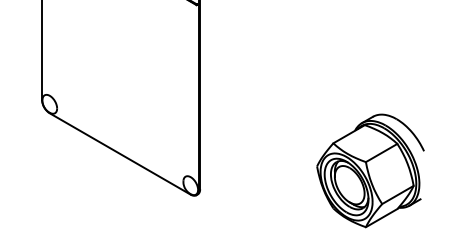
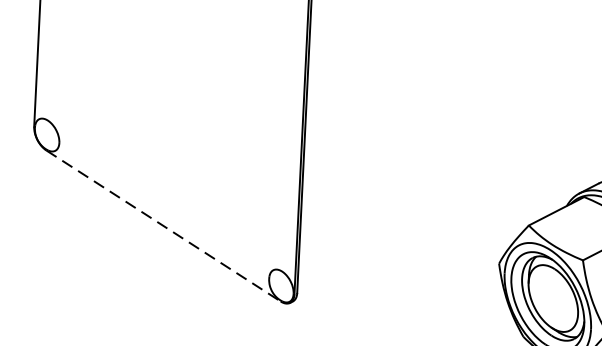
line: (120, 154) -> (163, 226), solid -> dashed

